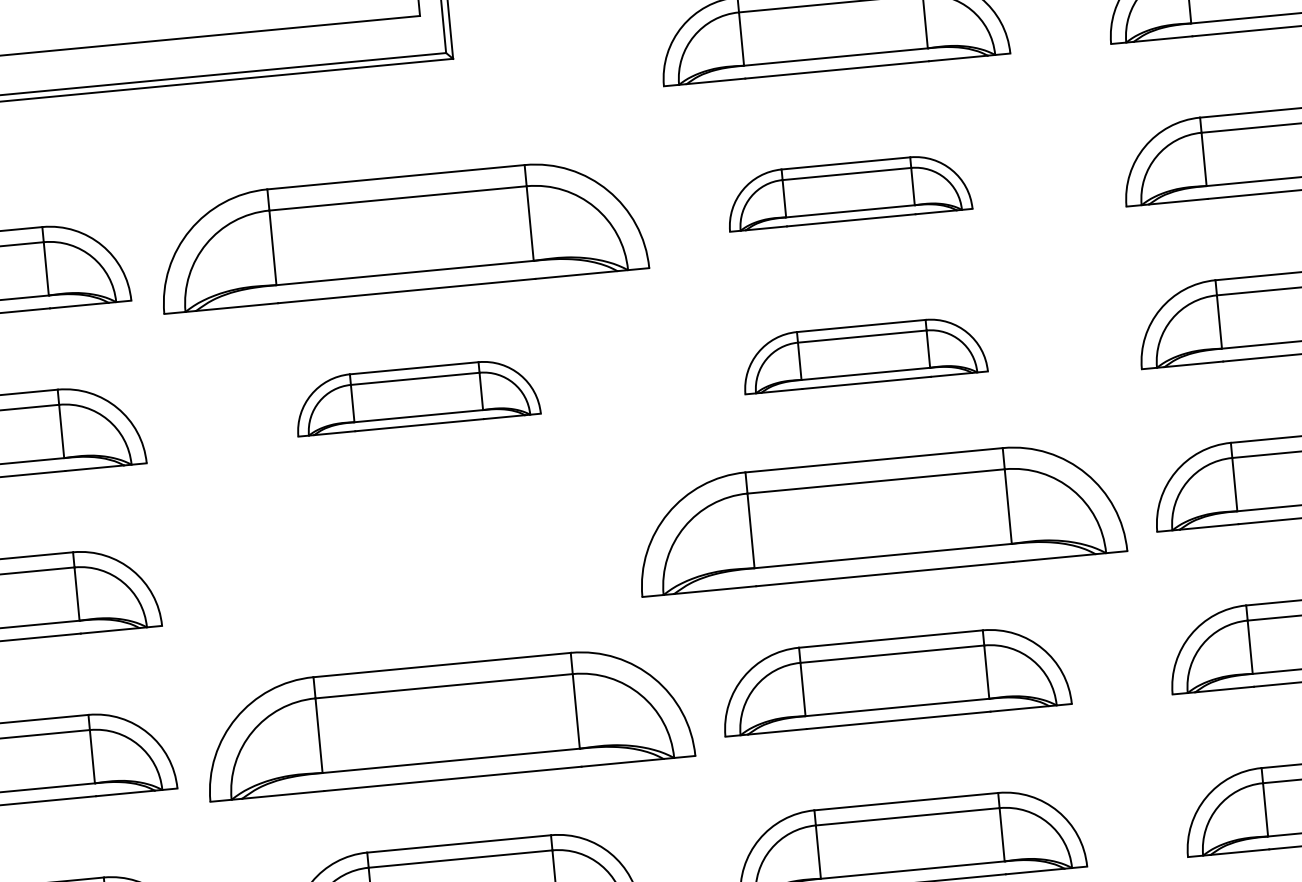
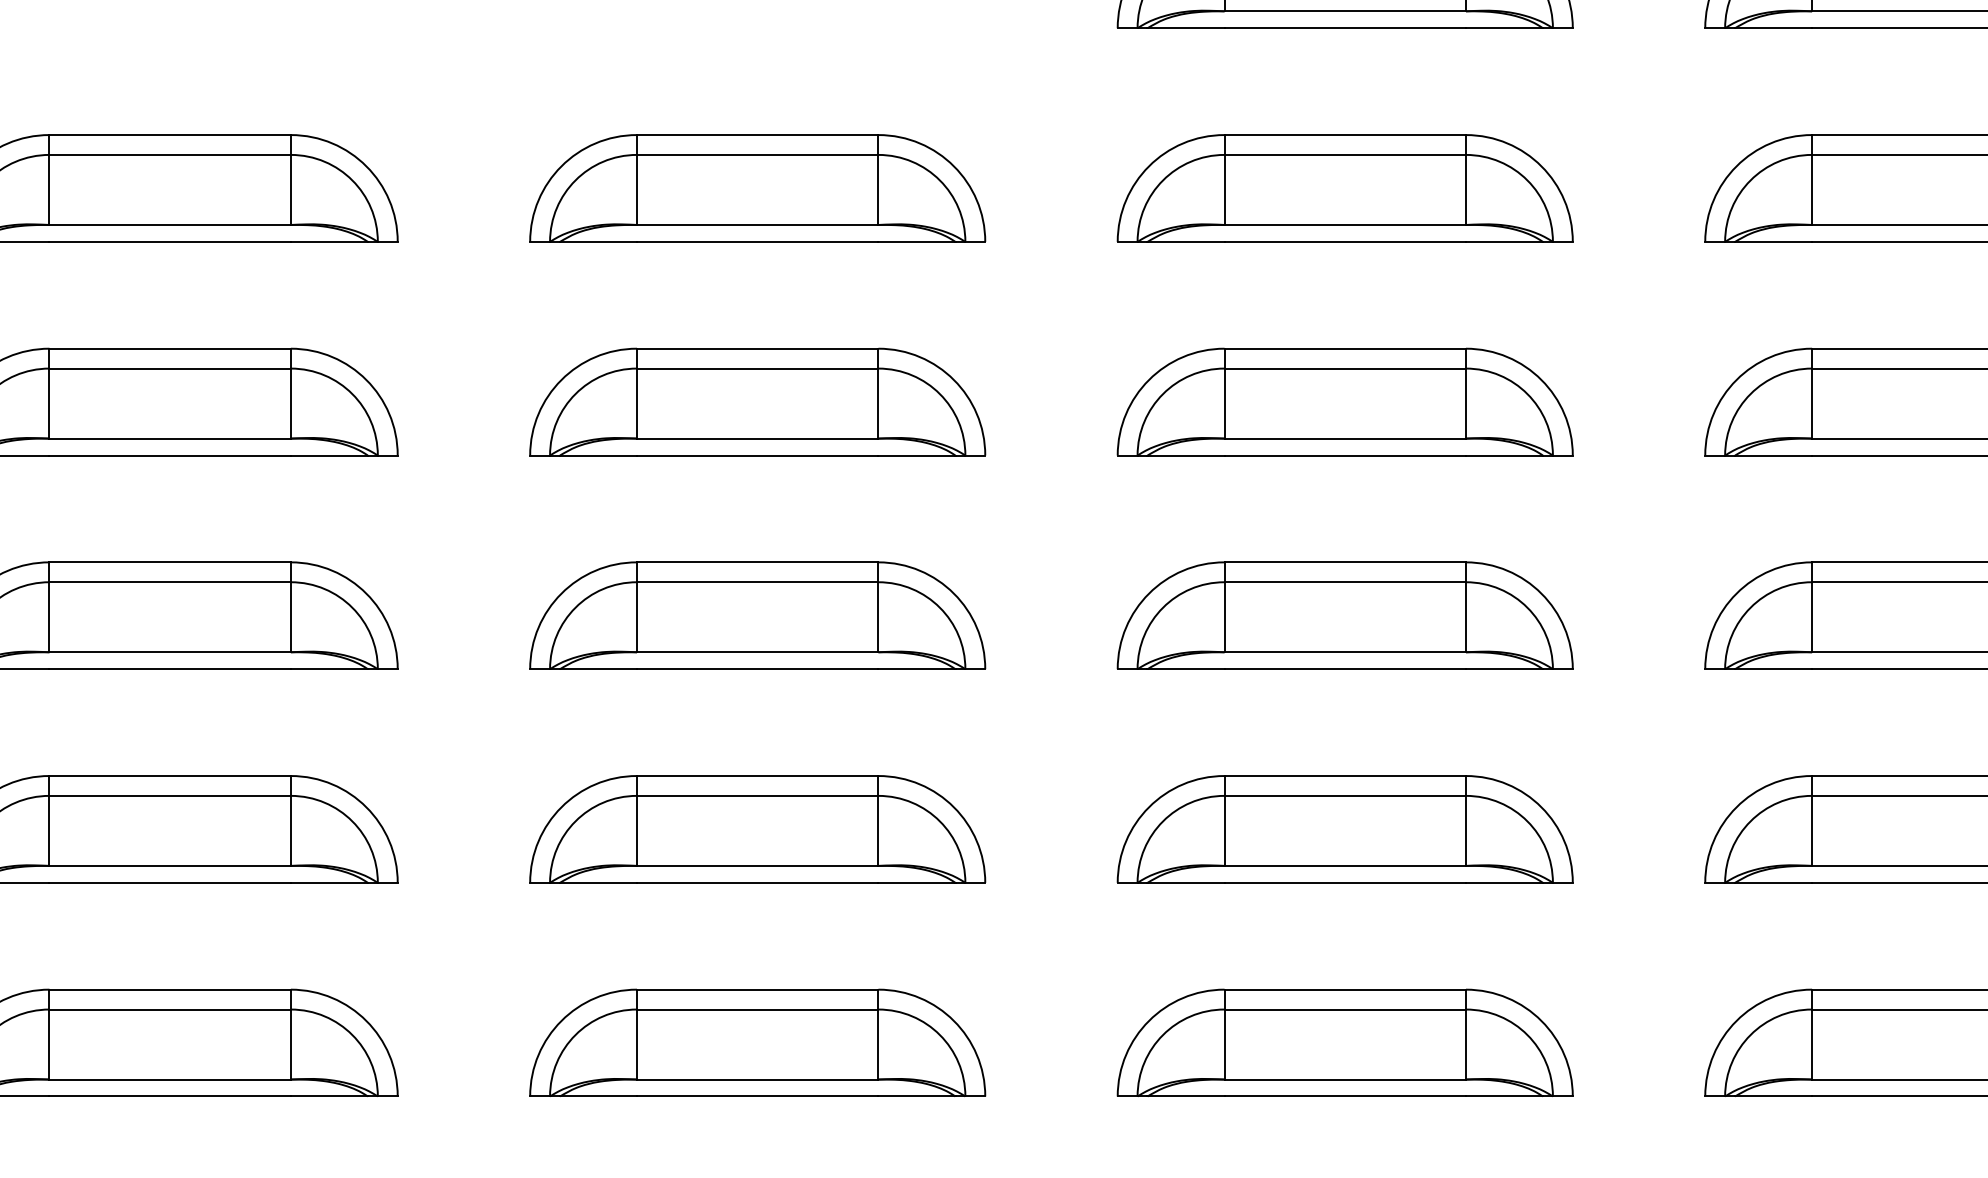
part: (848, 191) -> (1344, 188), size x1.43
part: (401, 234) -> (757, 188), size x0.71
part: (863, 354) -> (1344, 401), size x1.43
part: (416, 396) -> (757, 401), size x1.43
part: (878, 516) -> (1344, 615), size x0.71
part: (432, 559) -> (757, 615), added
part: (447, 722) -> (757, 829), size x0.71

